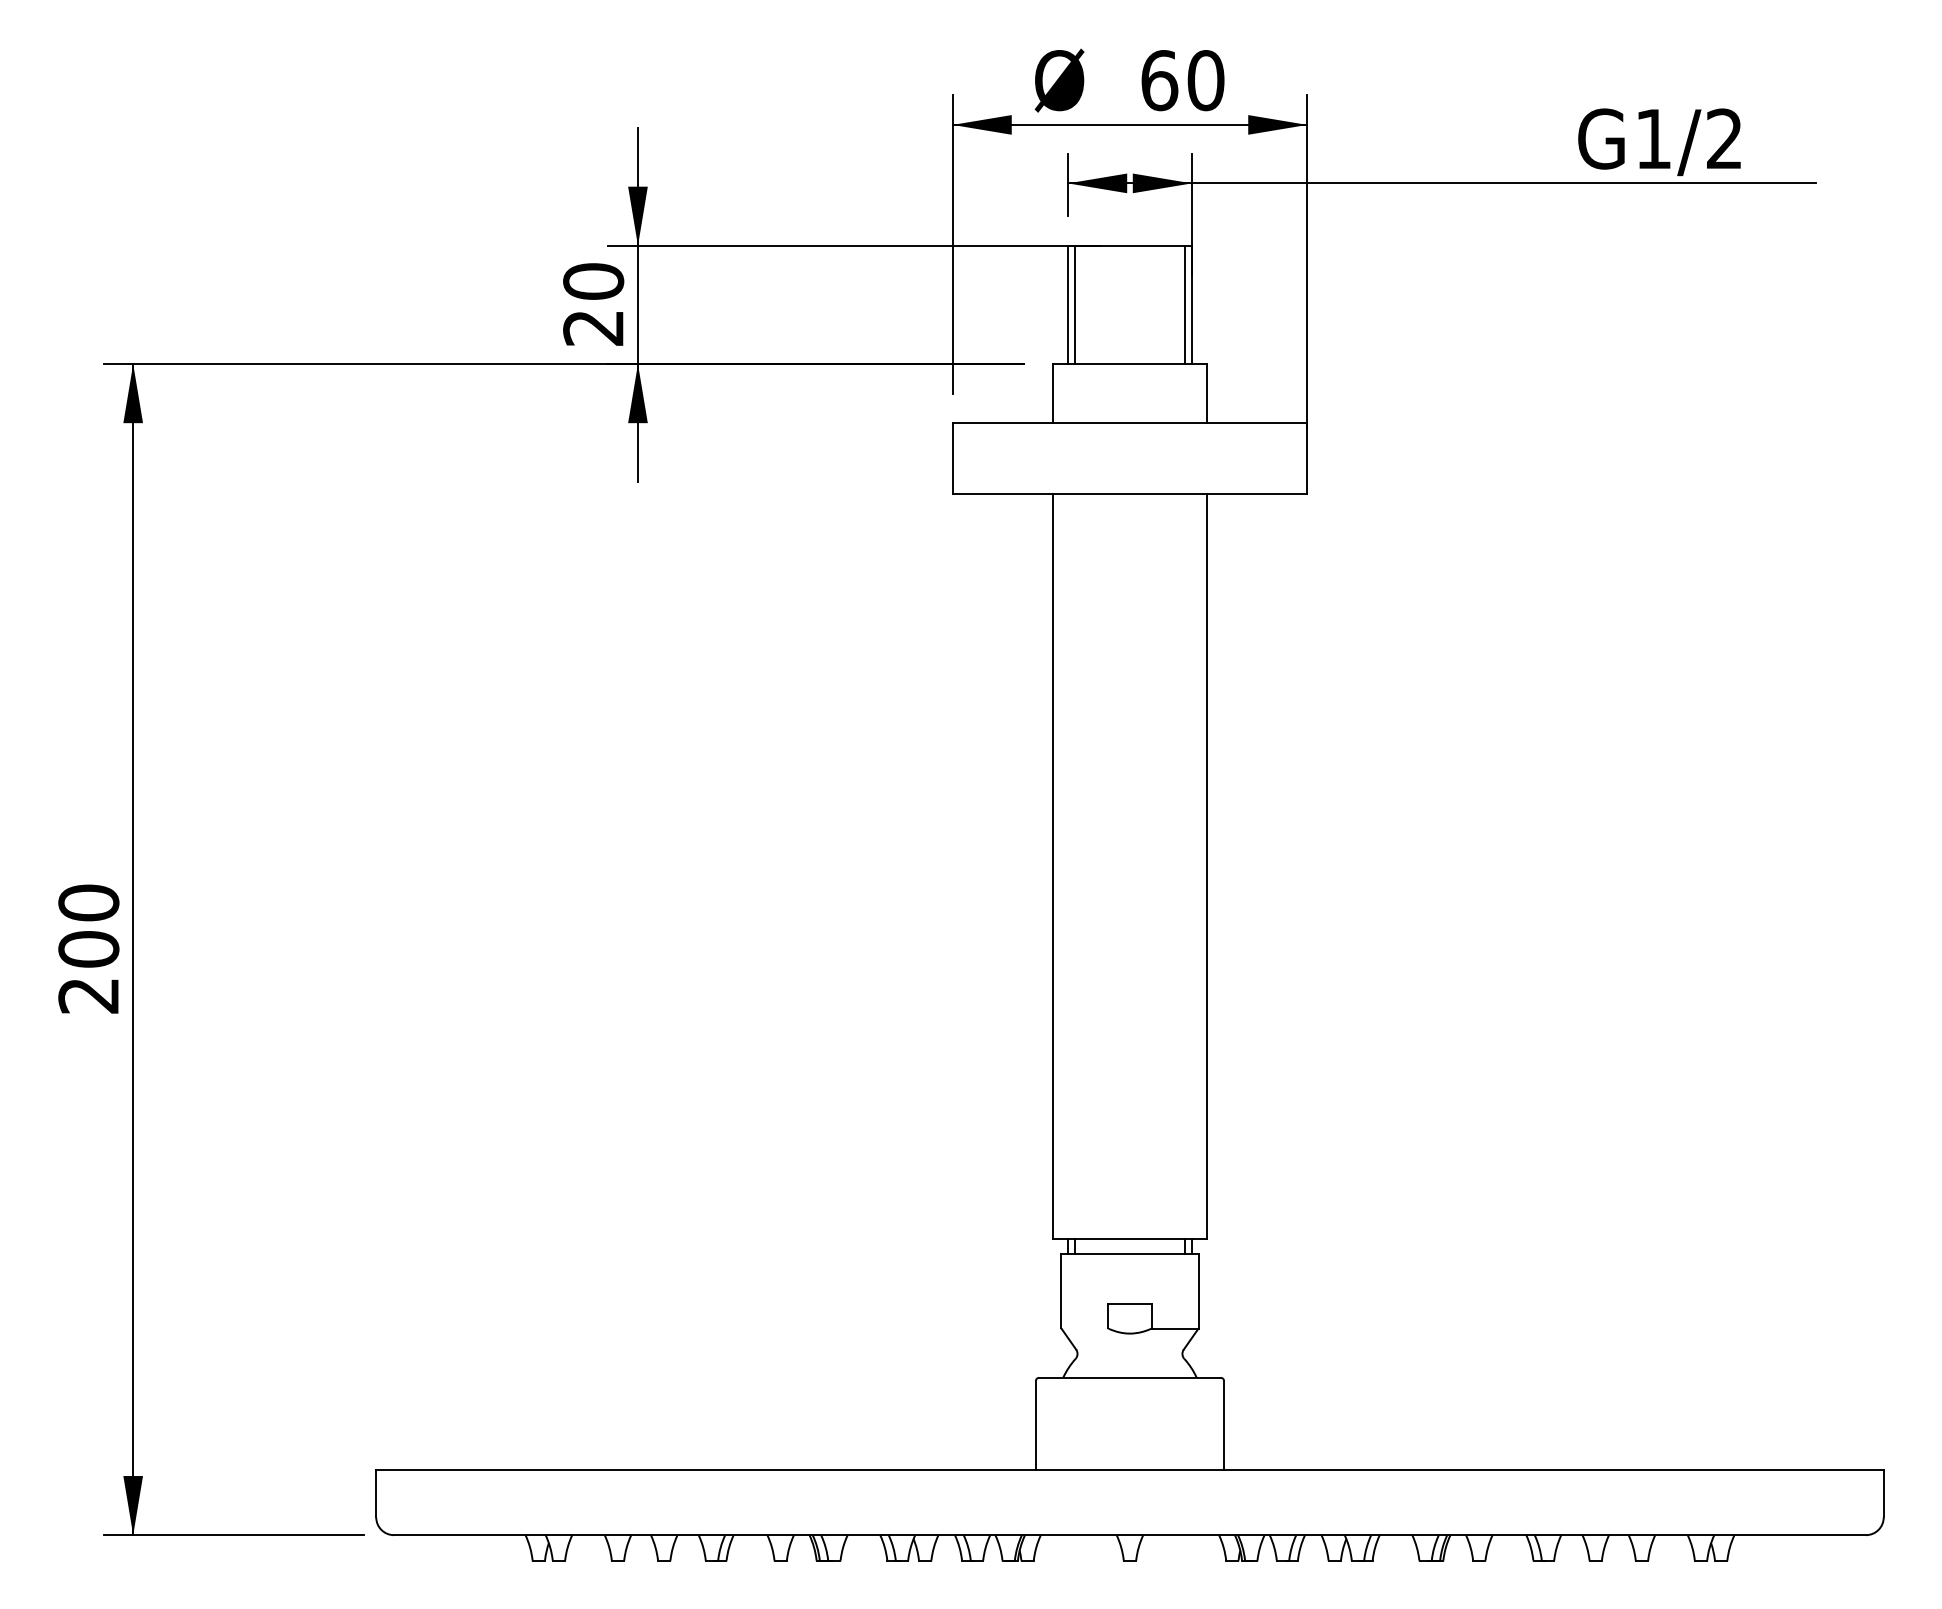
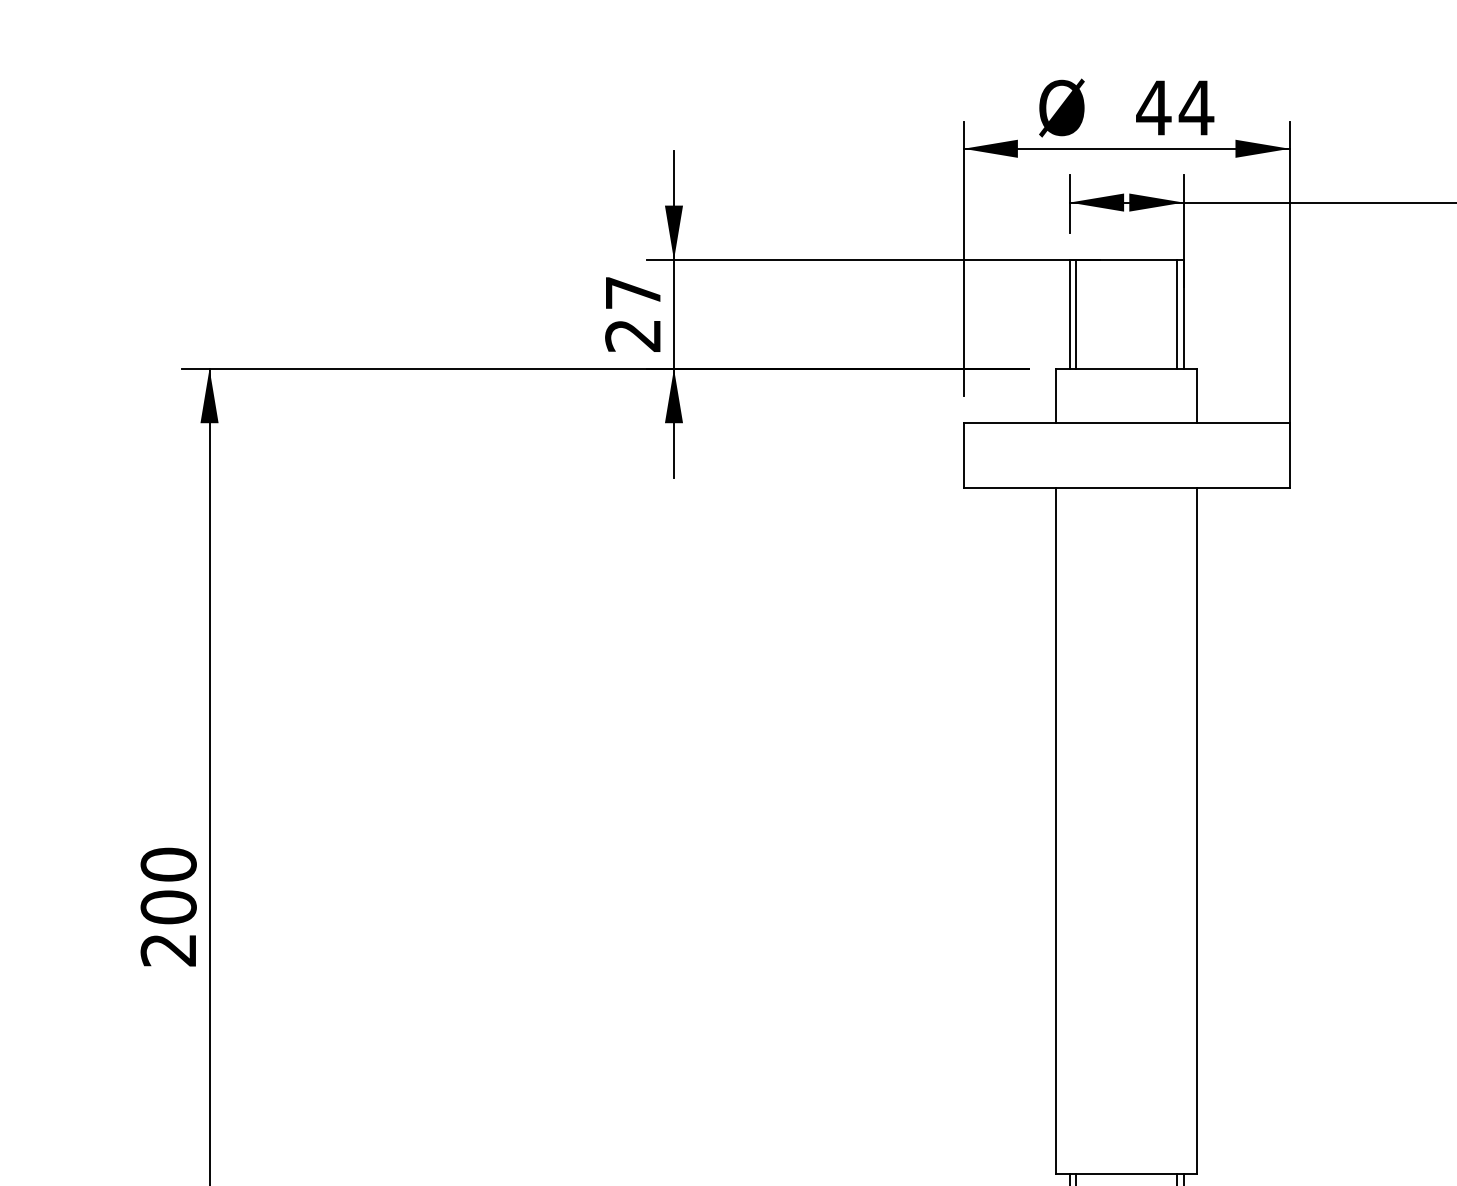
text: (1182, 80) -> (1175, 107), 60 -> 44
text: (593, 281) -> (633, 292), 20 -> 27

